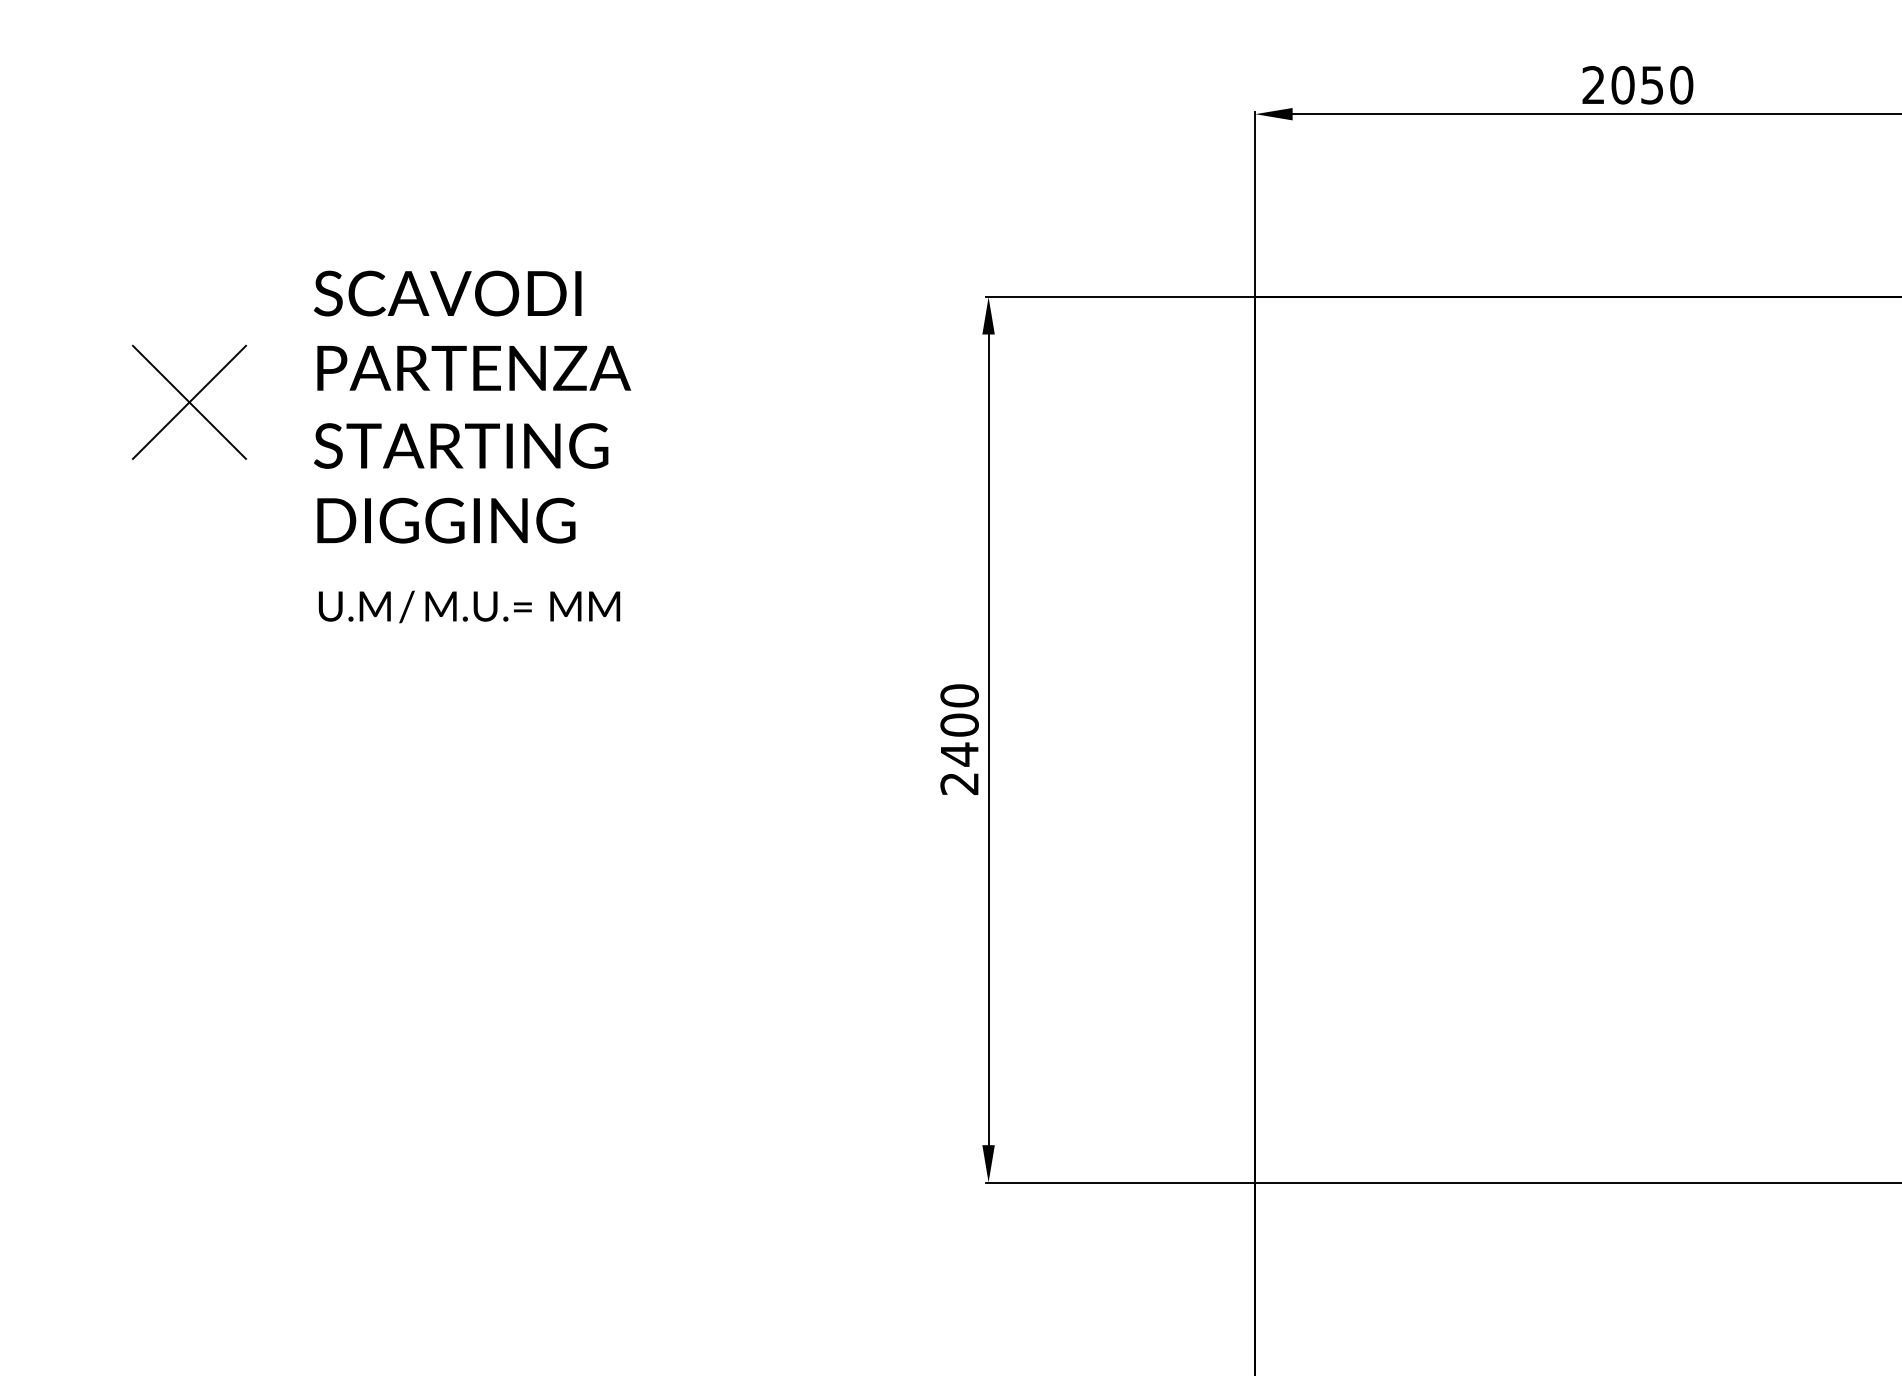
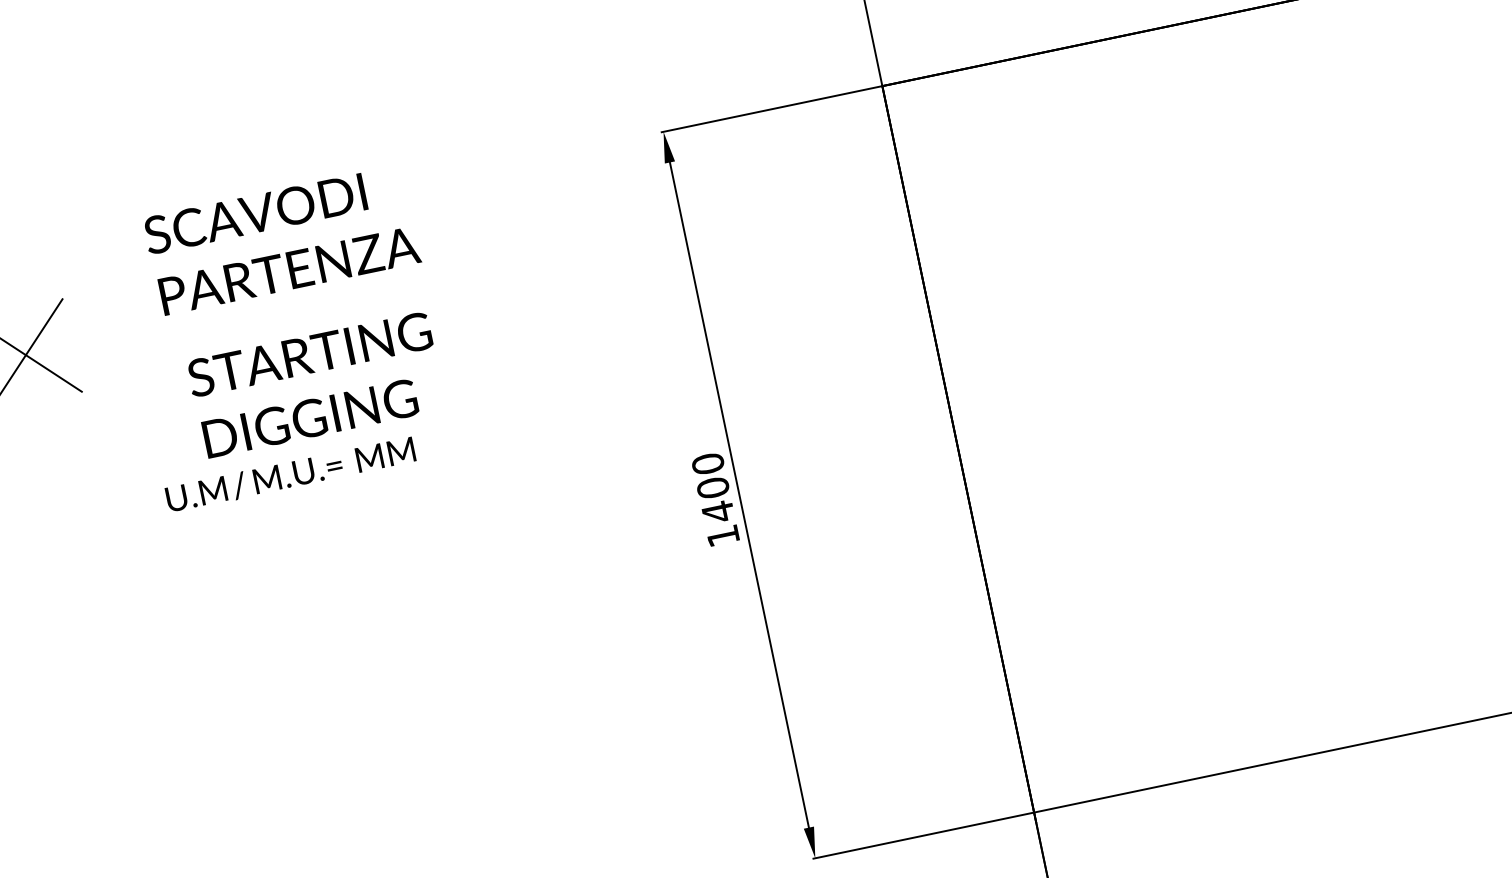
text: (472, 330) -> (281, 240), moved
text: (461, 483) -> (316, 385), moved
text: (959, 783) -> (723, 535), 2400 -> 1400

